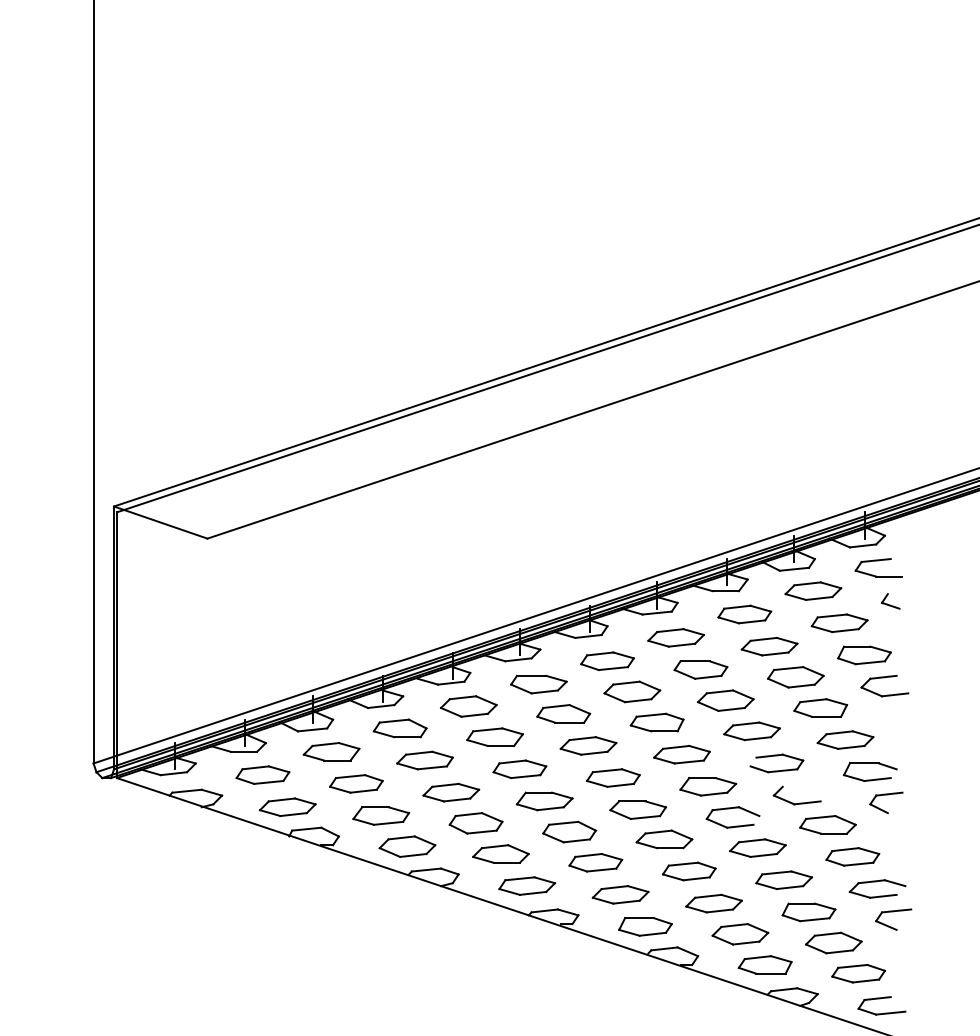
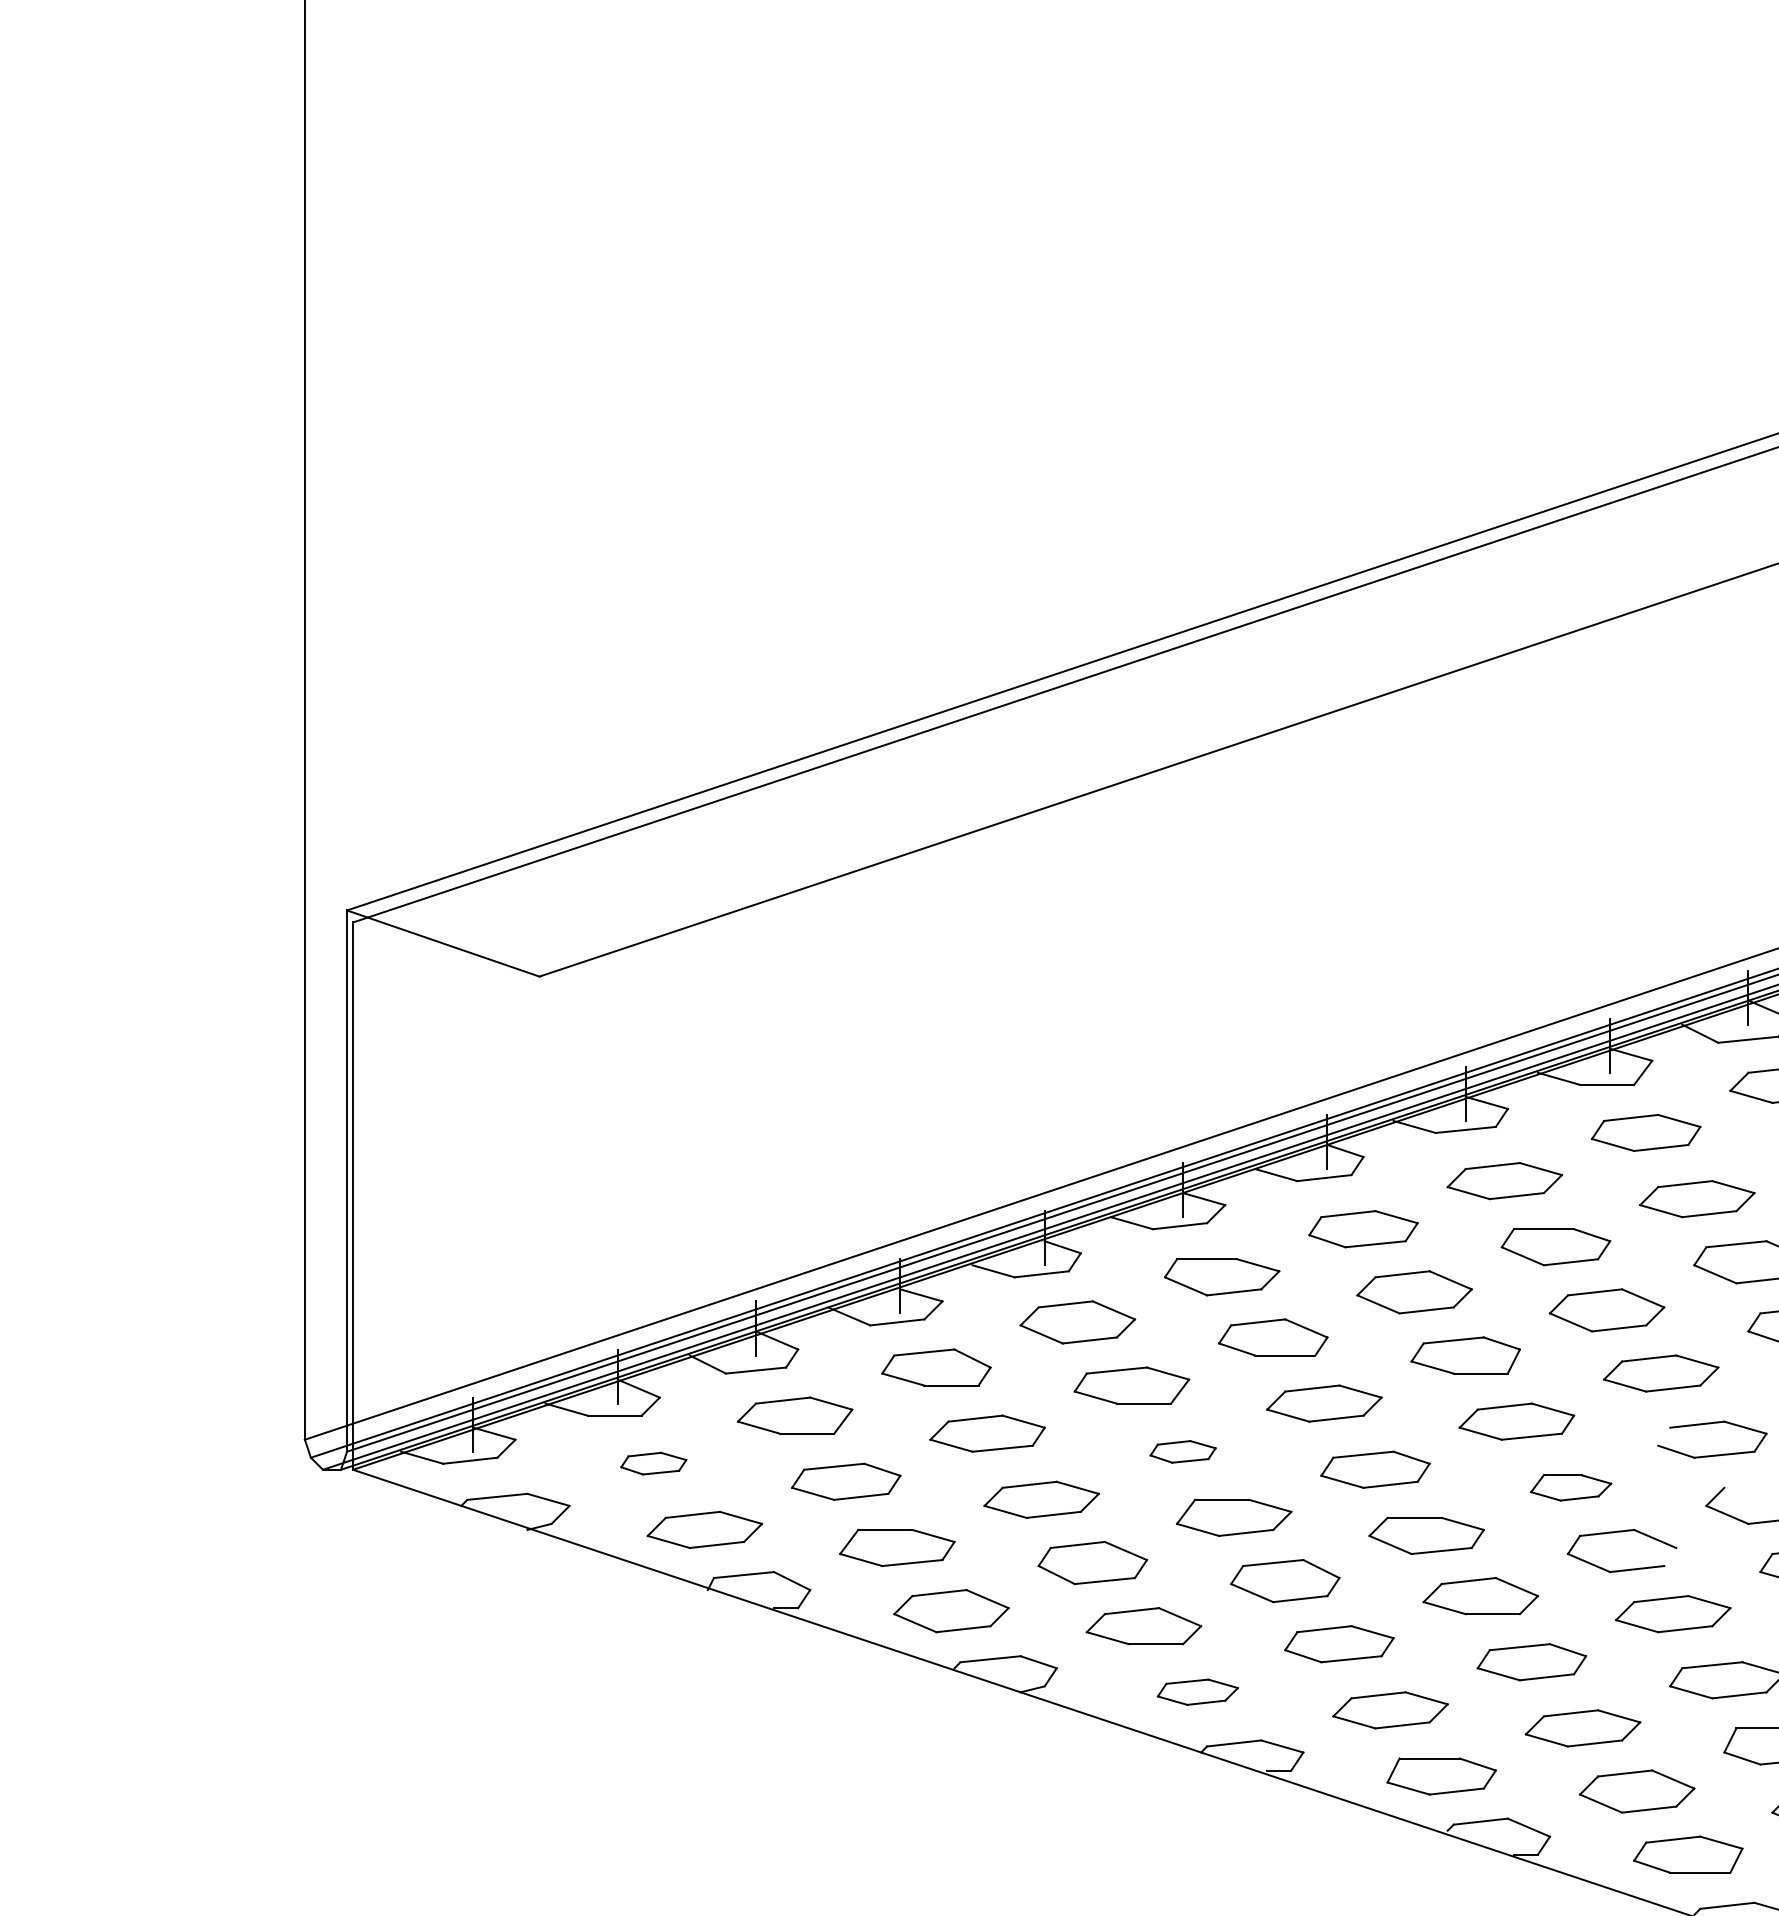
part: (519, 769) -> (1182, 1452), size x0.6
part: (262, 774) -> (652, 1462), size x0.6
part: (708, 786) -> (1571, 1487), size x0.7
part: (526, 885) -> (1196, 1691), size x0.7

